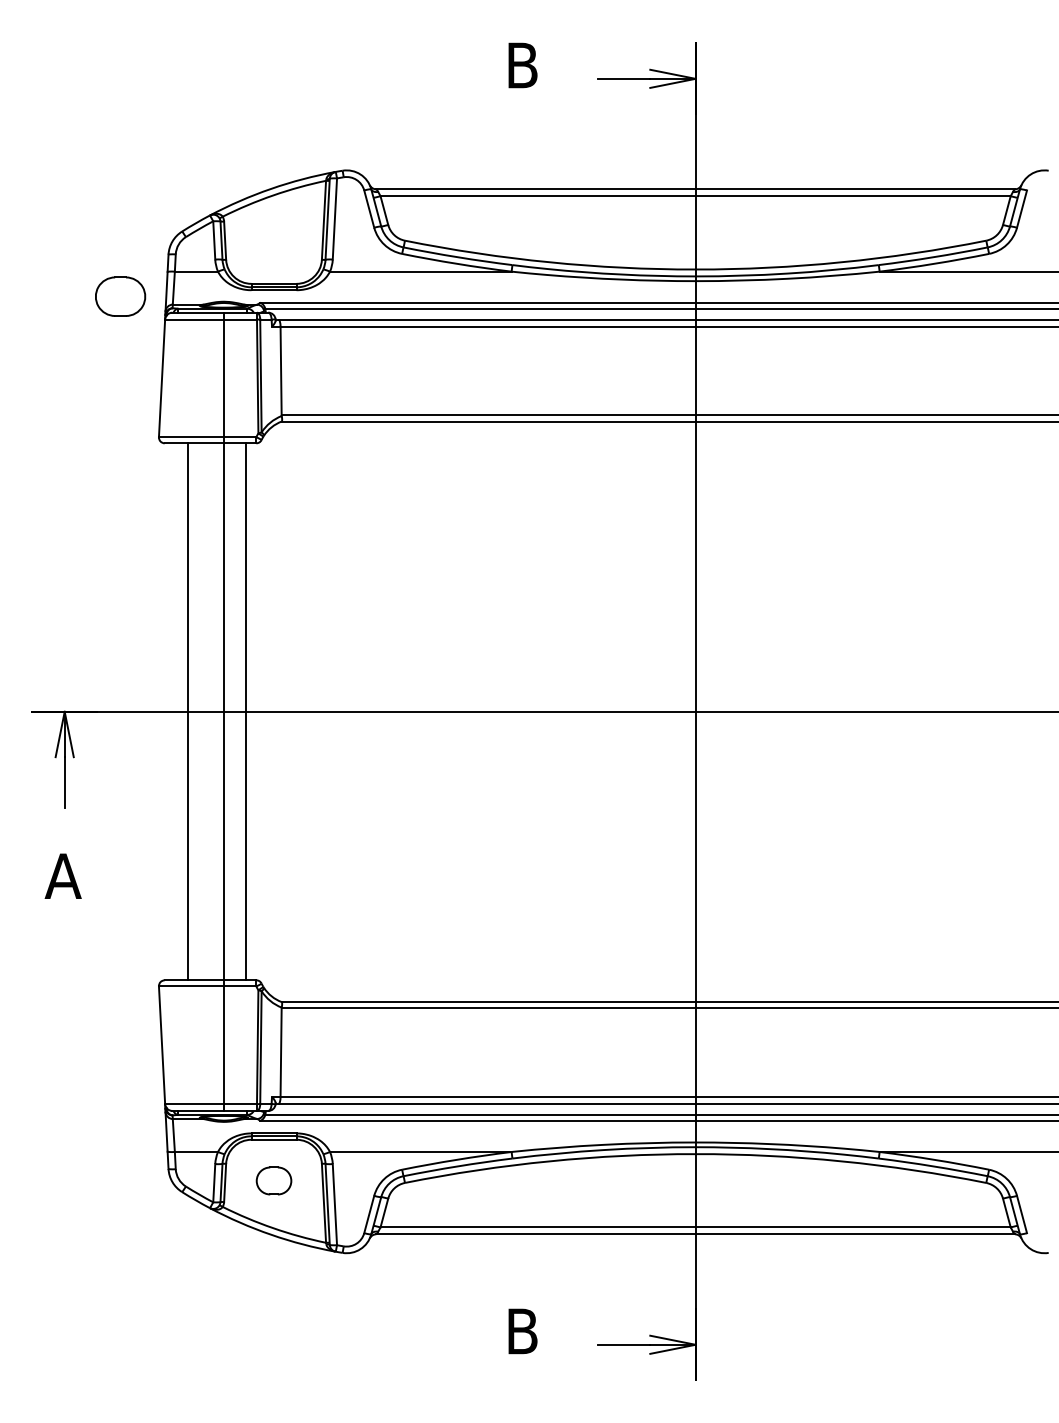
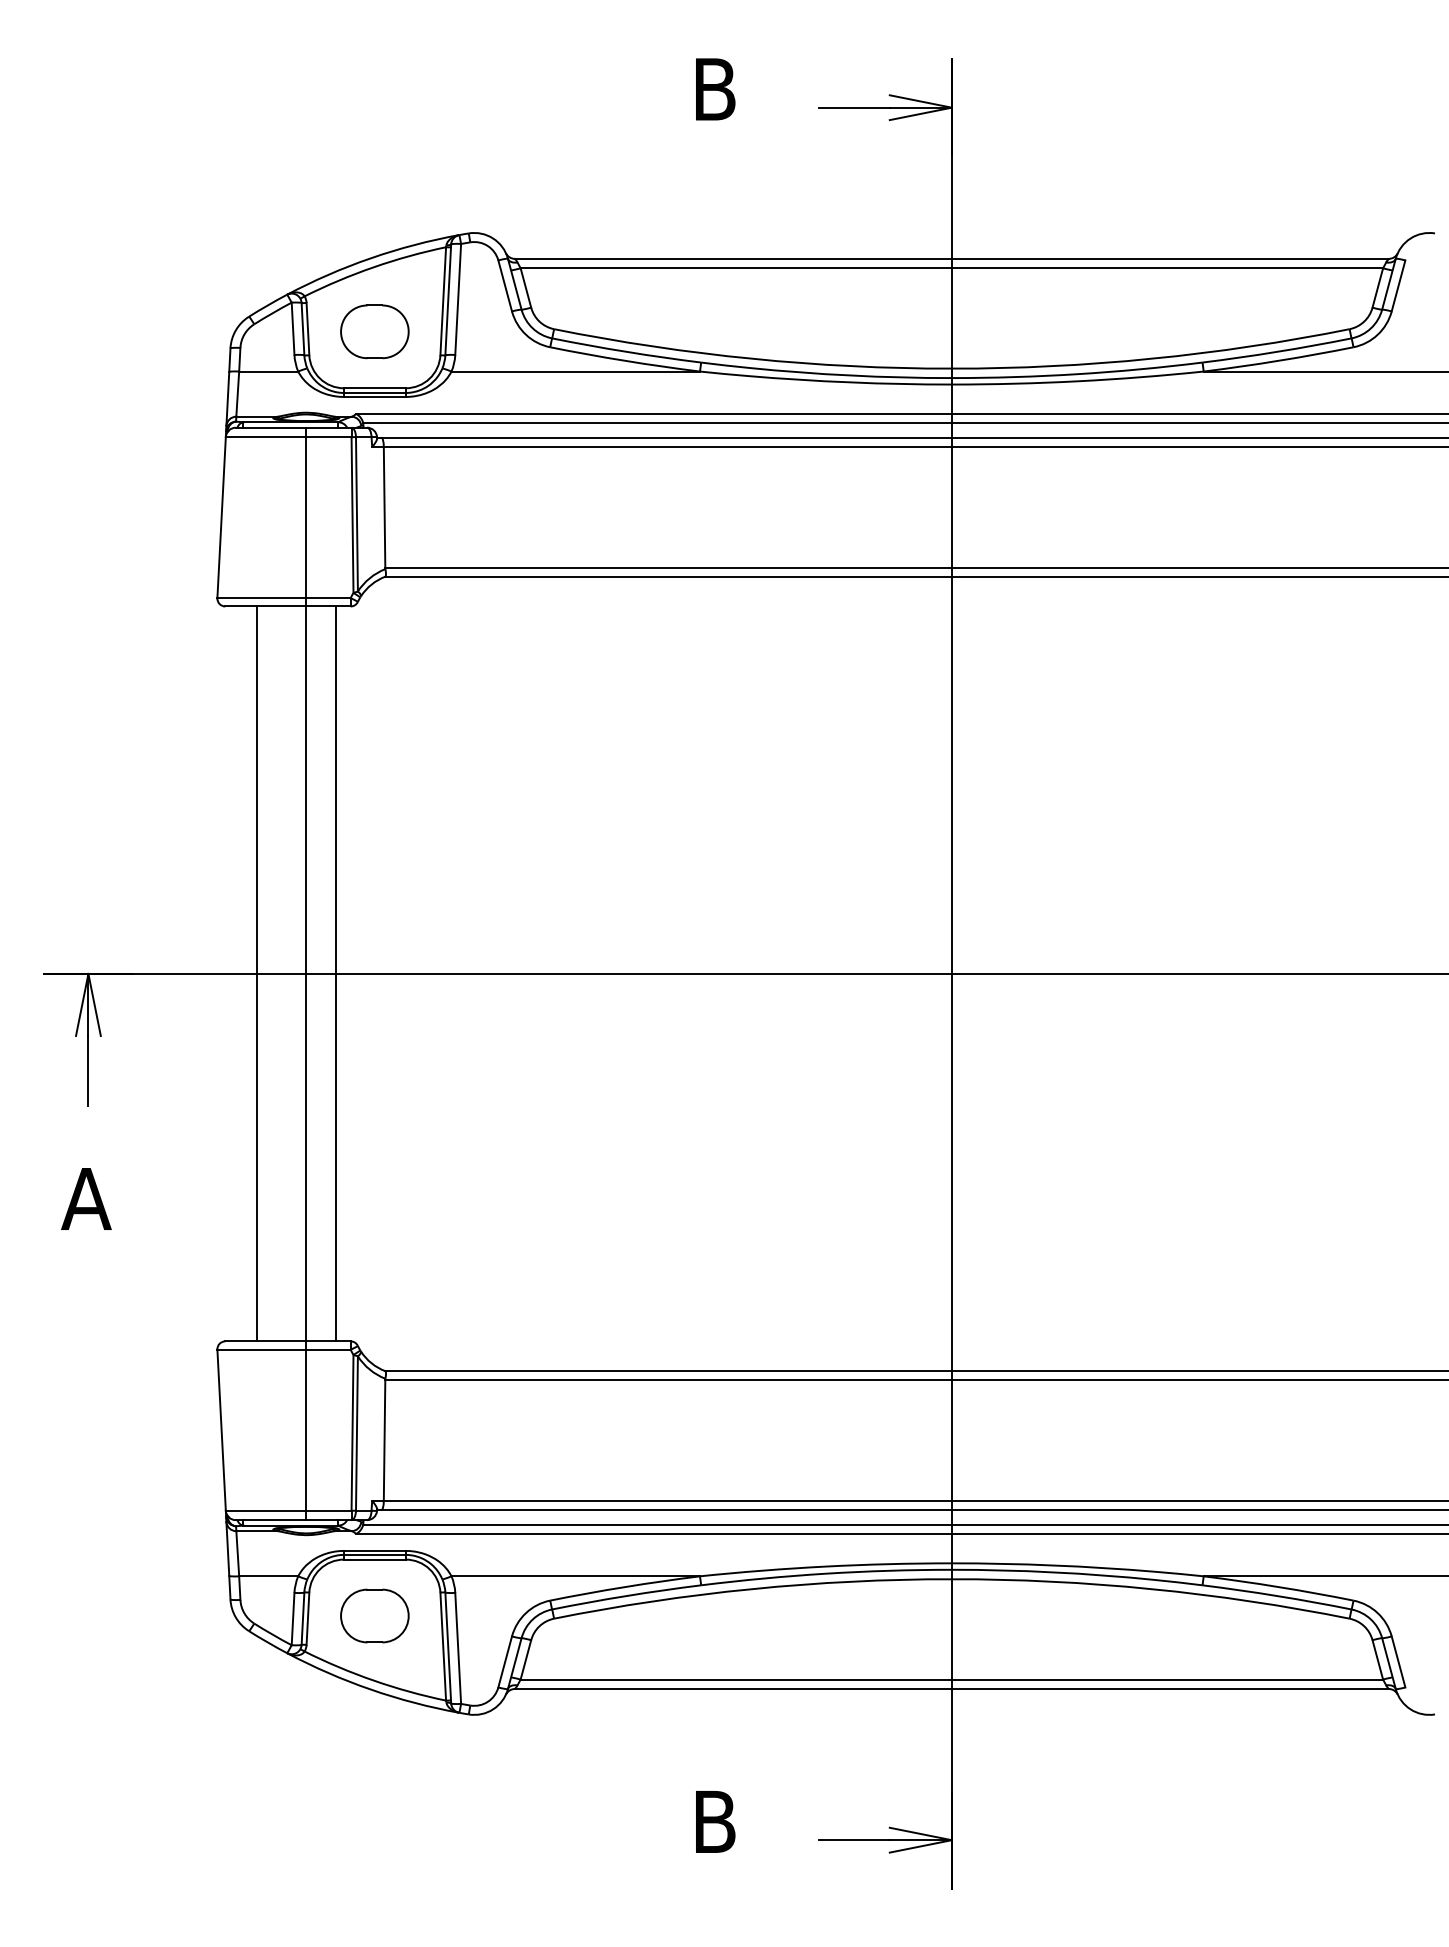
part: (120, 296) -> (374, 331), moved
part: (273, 1180) -> (374, 1615), size x1.43

